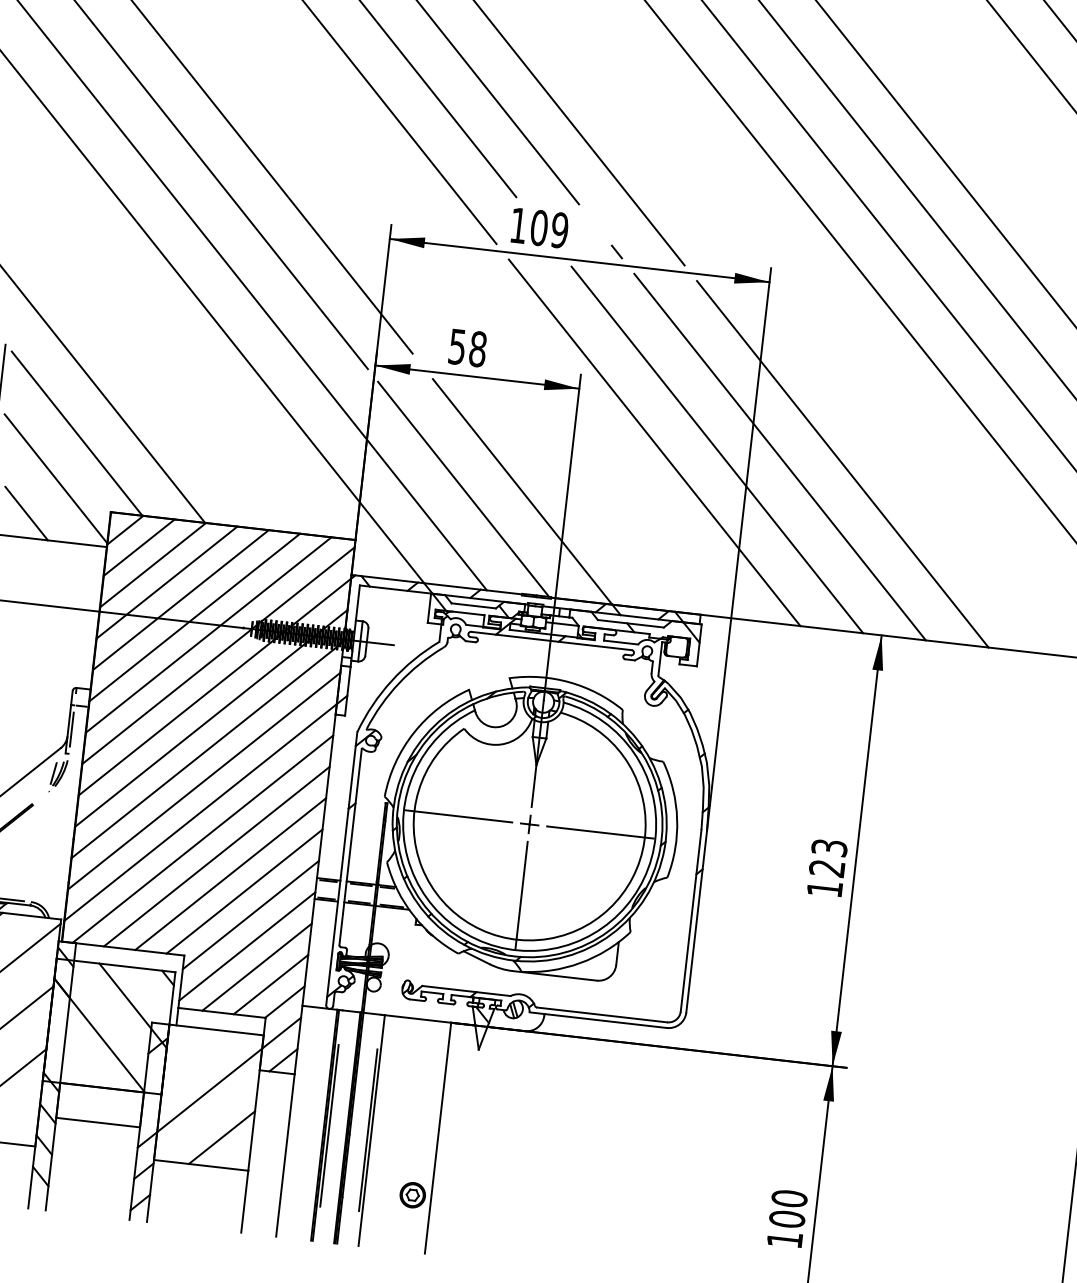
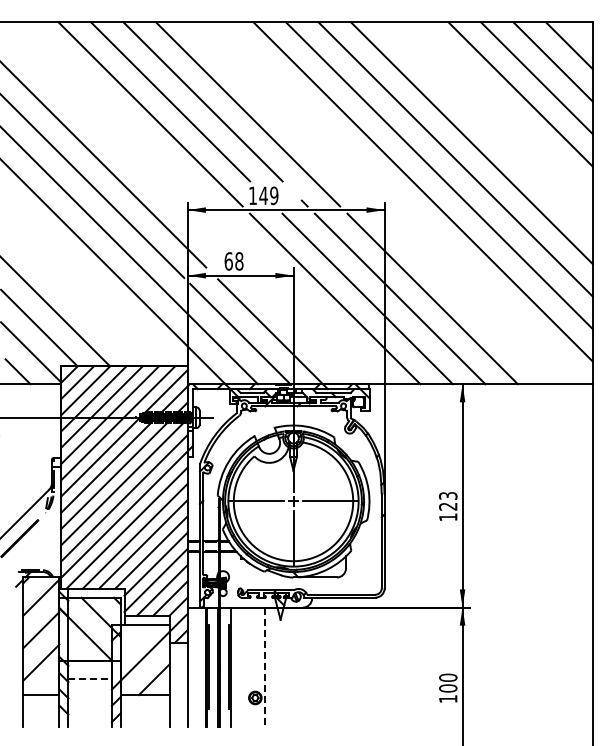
text: (539, 227) -> (263, 195), 109 -> 149
text: (456, 347) -> (228, 261), 58 -> 68
line: (98, 1123) -> (90, 679), solid -> dashed
line: (437, 1138) -> (264, 667), solid -> dashed

